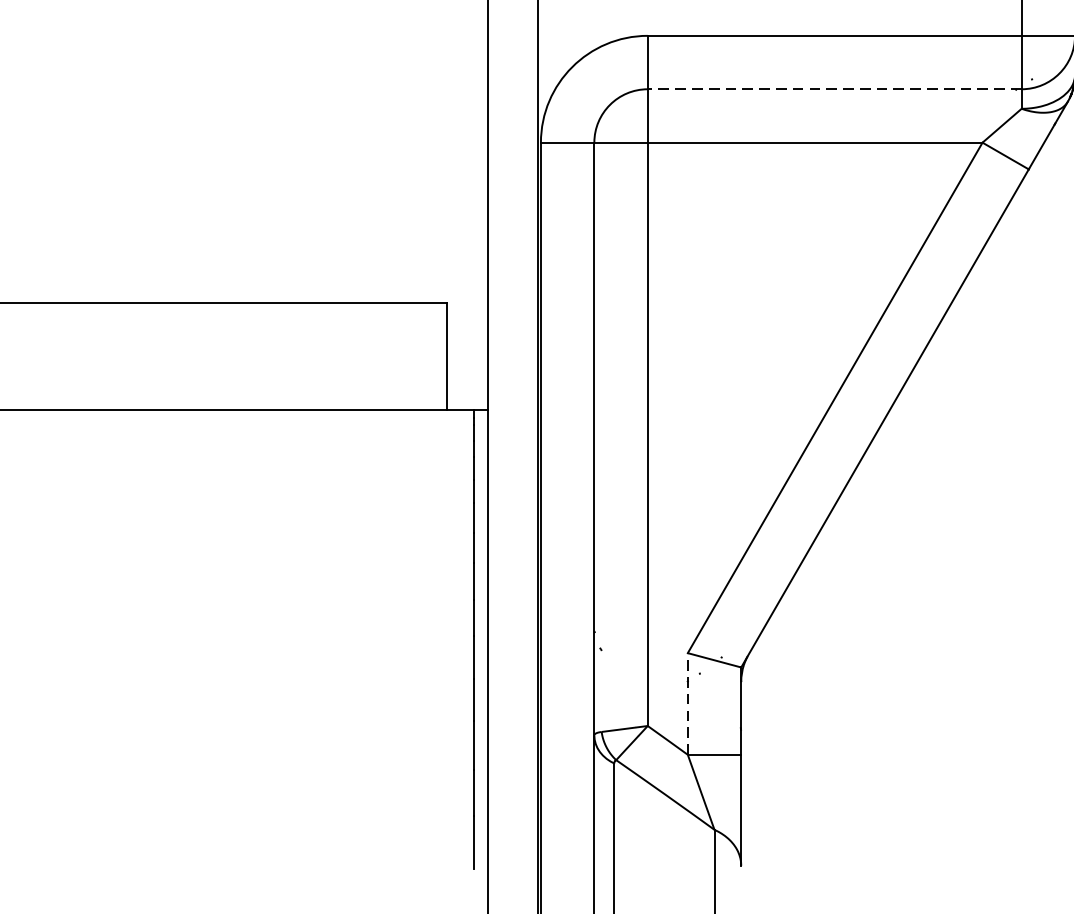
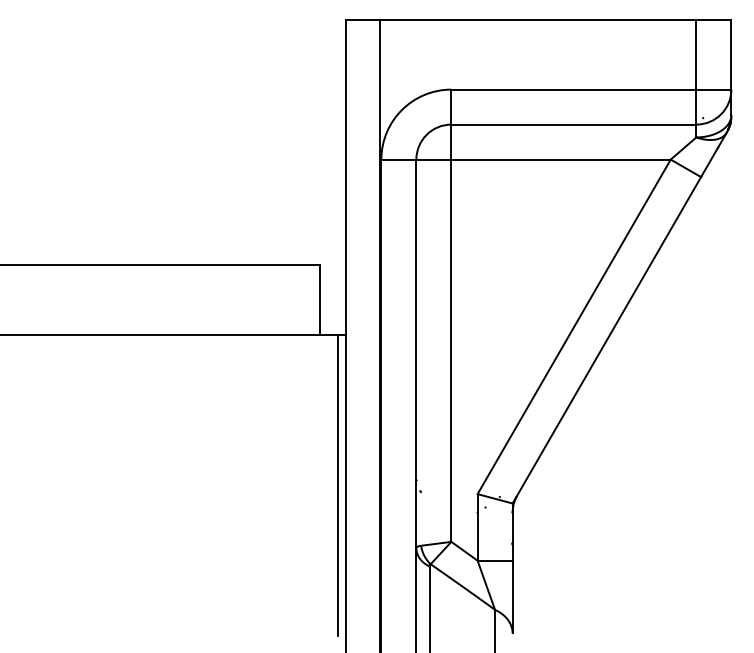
line: (834, 89) -> (573, 124), dashed -> solid
line: (687, 702) -> (477, 526), dashed -> solid

